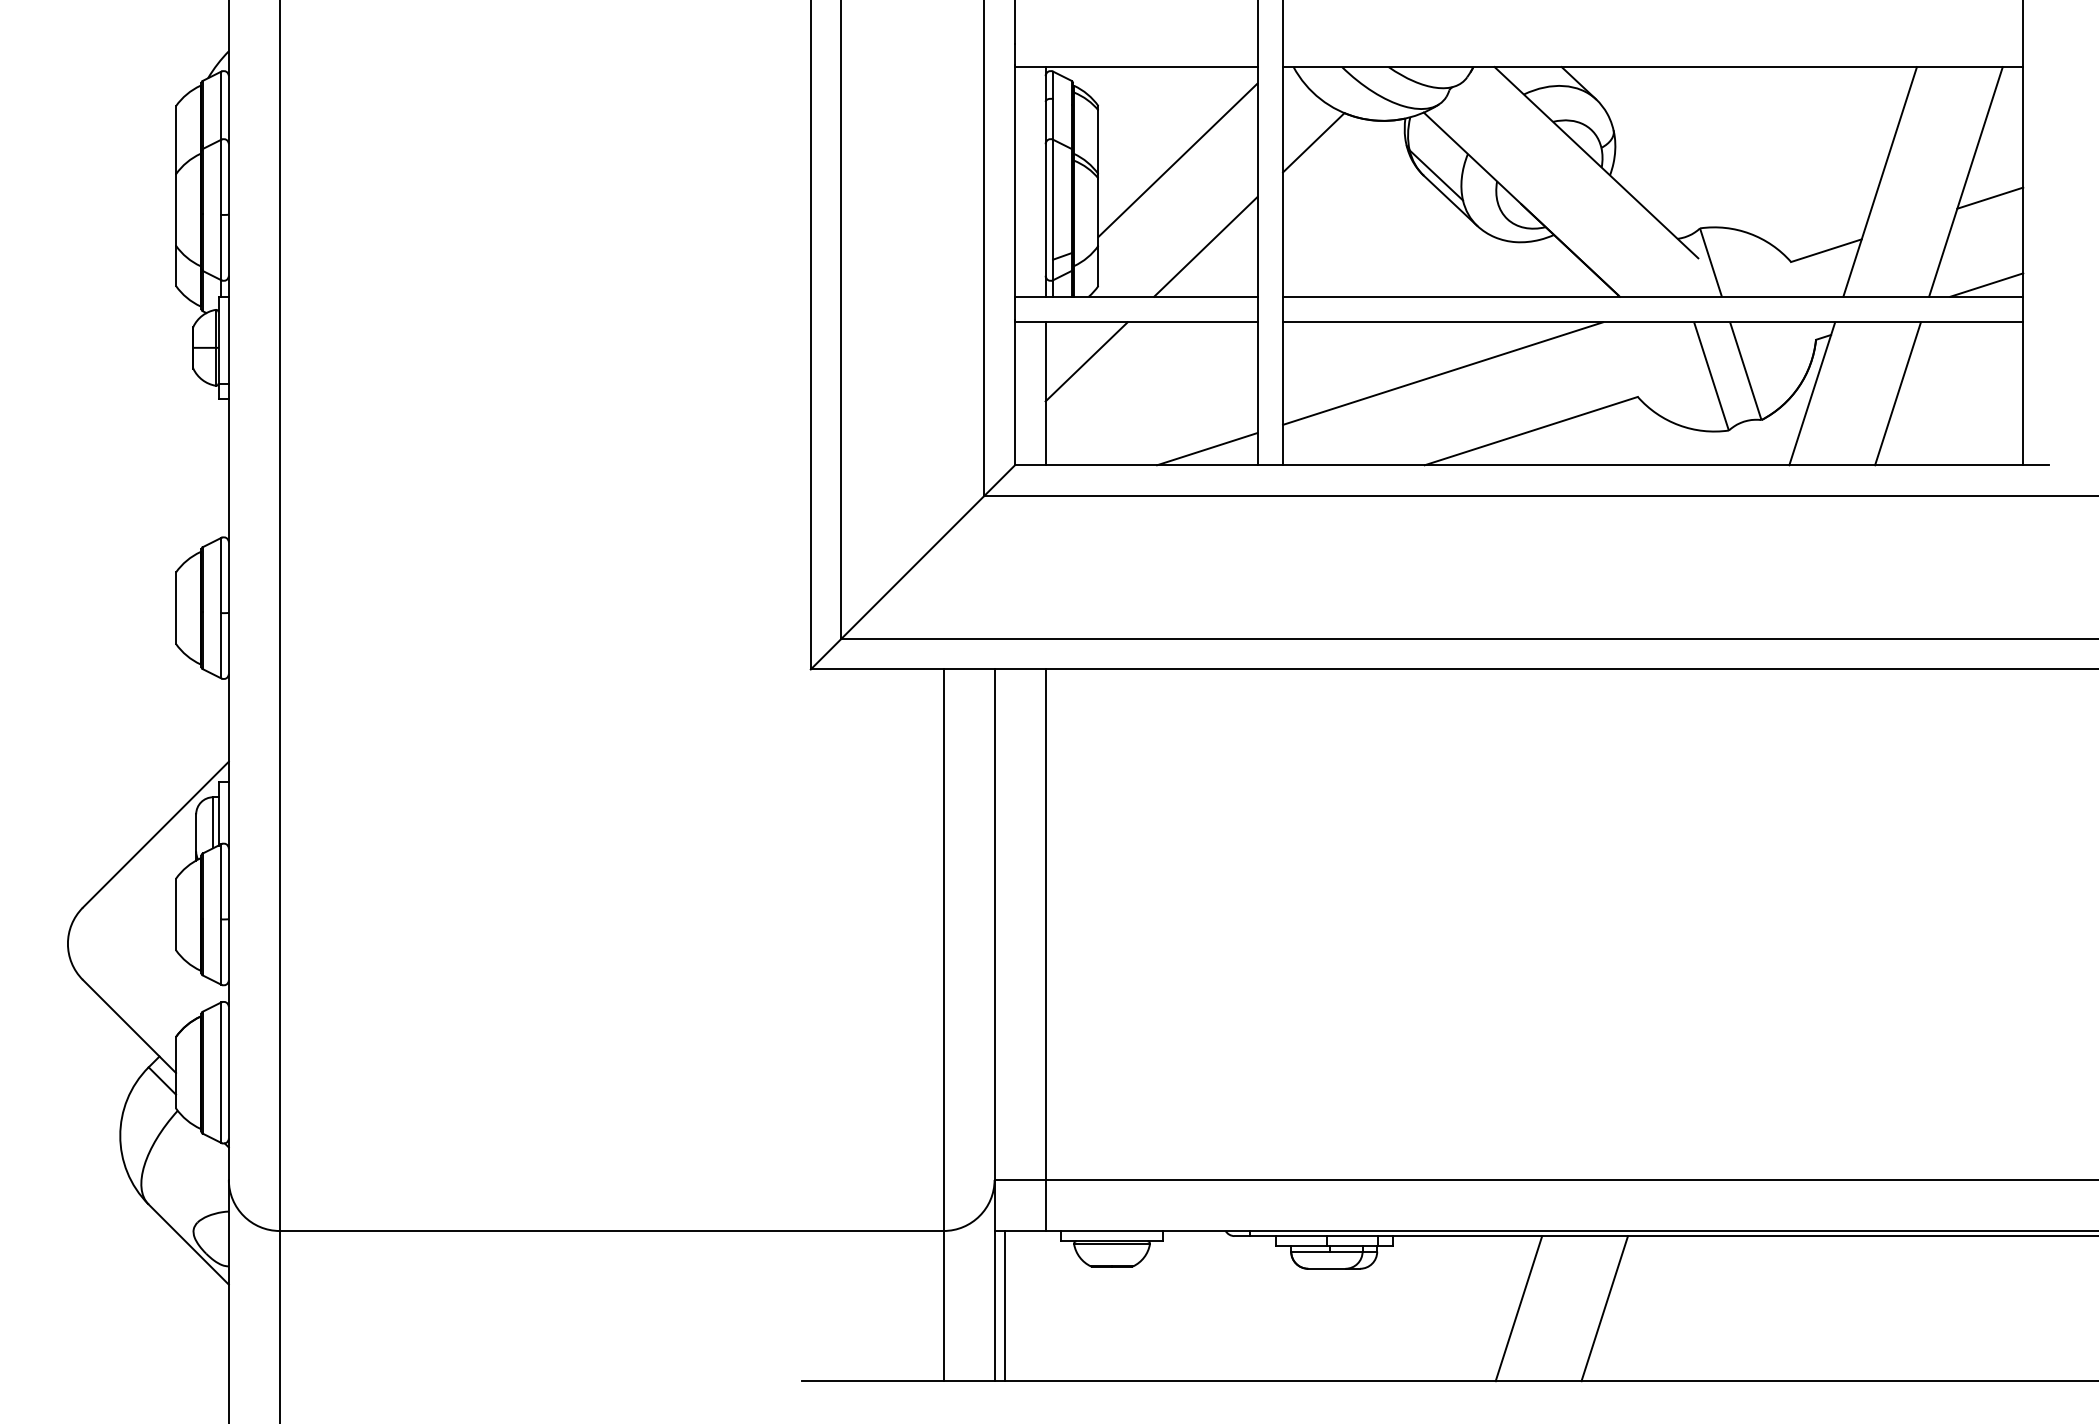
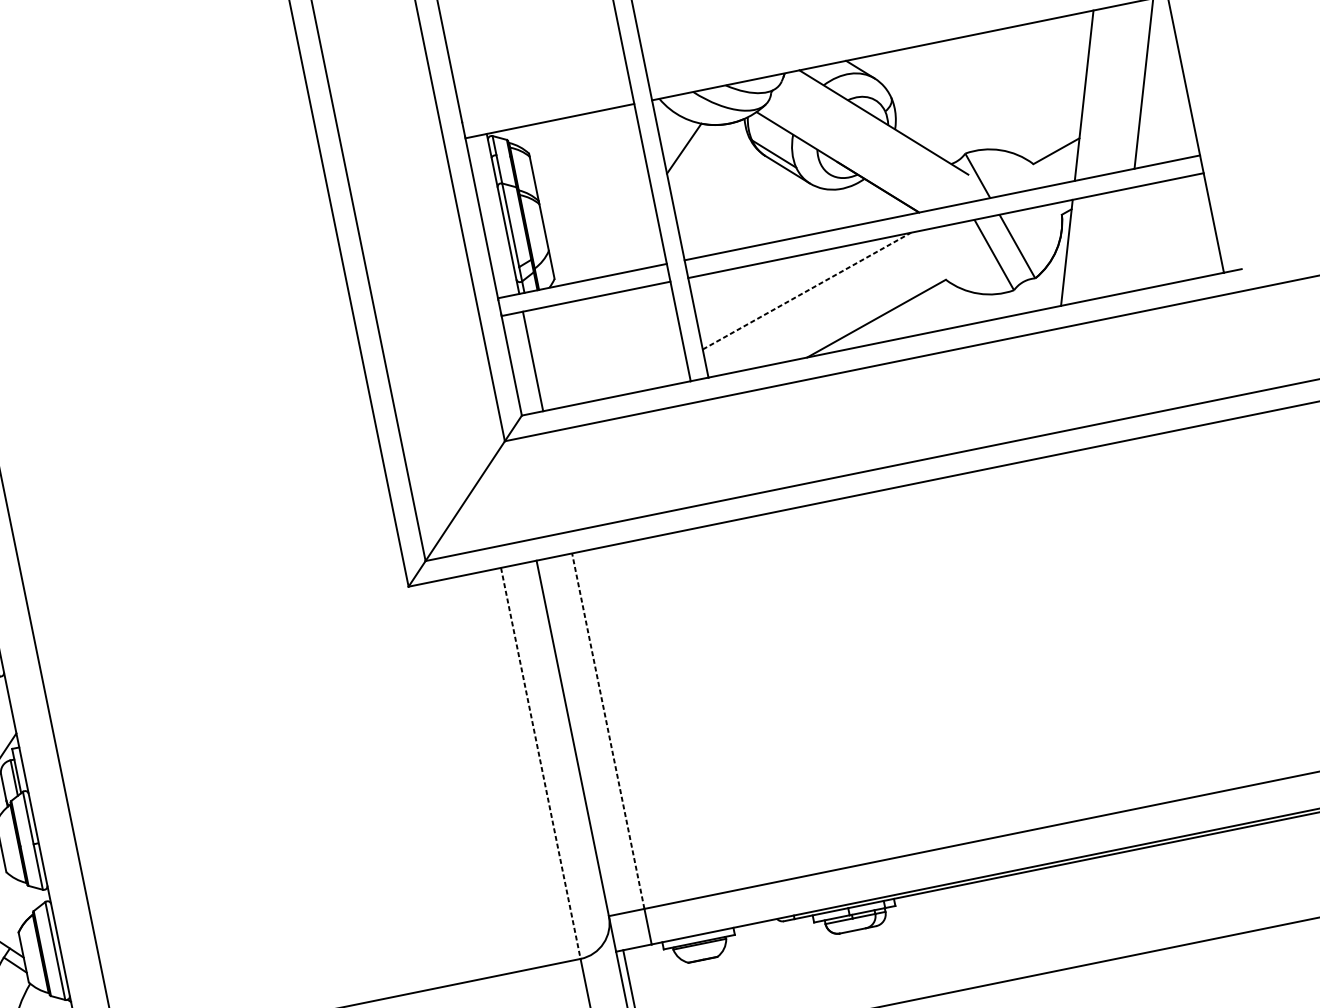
line: (1177, 159) -> (591, 179), removed
line: (1990, 197) -> (1163, 90), removed
line: (1205, 246) -> (623, 236), removed
line: (1986, 284) -> (1172, 152), removed
line: (1086, 361) -> (556, 333), removed
line: (1443, 373) -> (807, 290), solid -> dashed
line: (1897, 393) -> (1126, 240), removed
line: (1207, 449) -> (653, 377), removed
line: (1045, 924) -> (608, 731), solid -> dashed
line: (943, 950) -> (540, 763), solid -> dashed
line: (1518, 1308) -> (991, 931), removed
line: (1604, 1308) -> (1051, 919), removed

